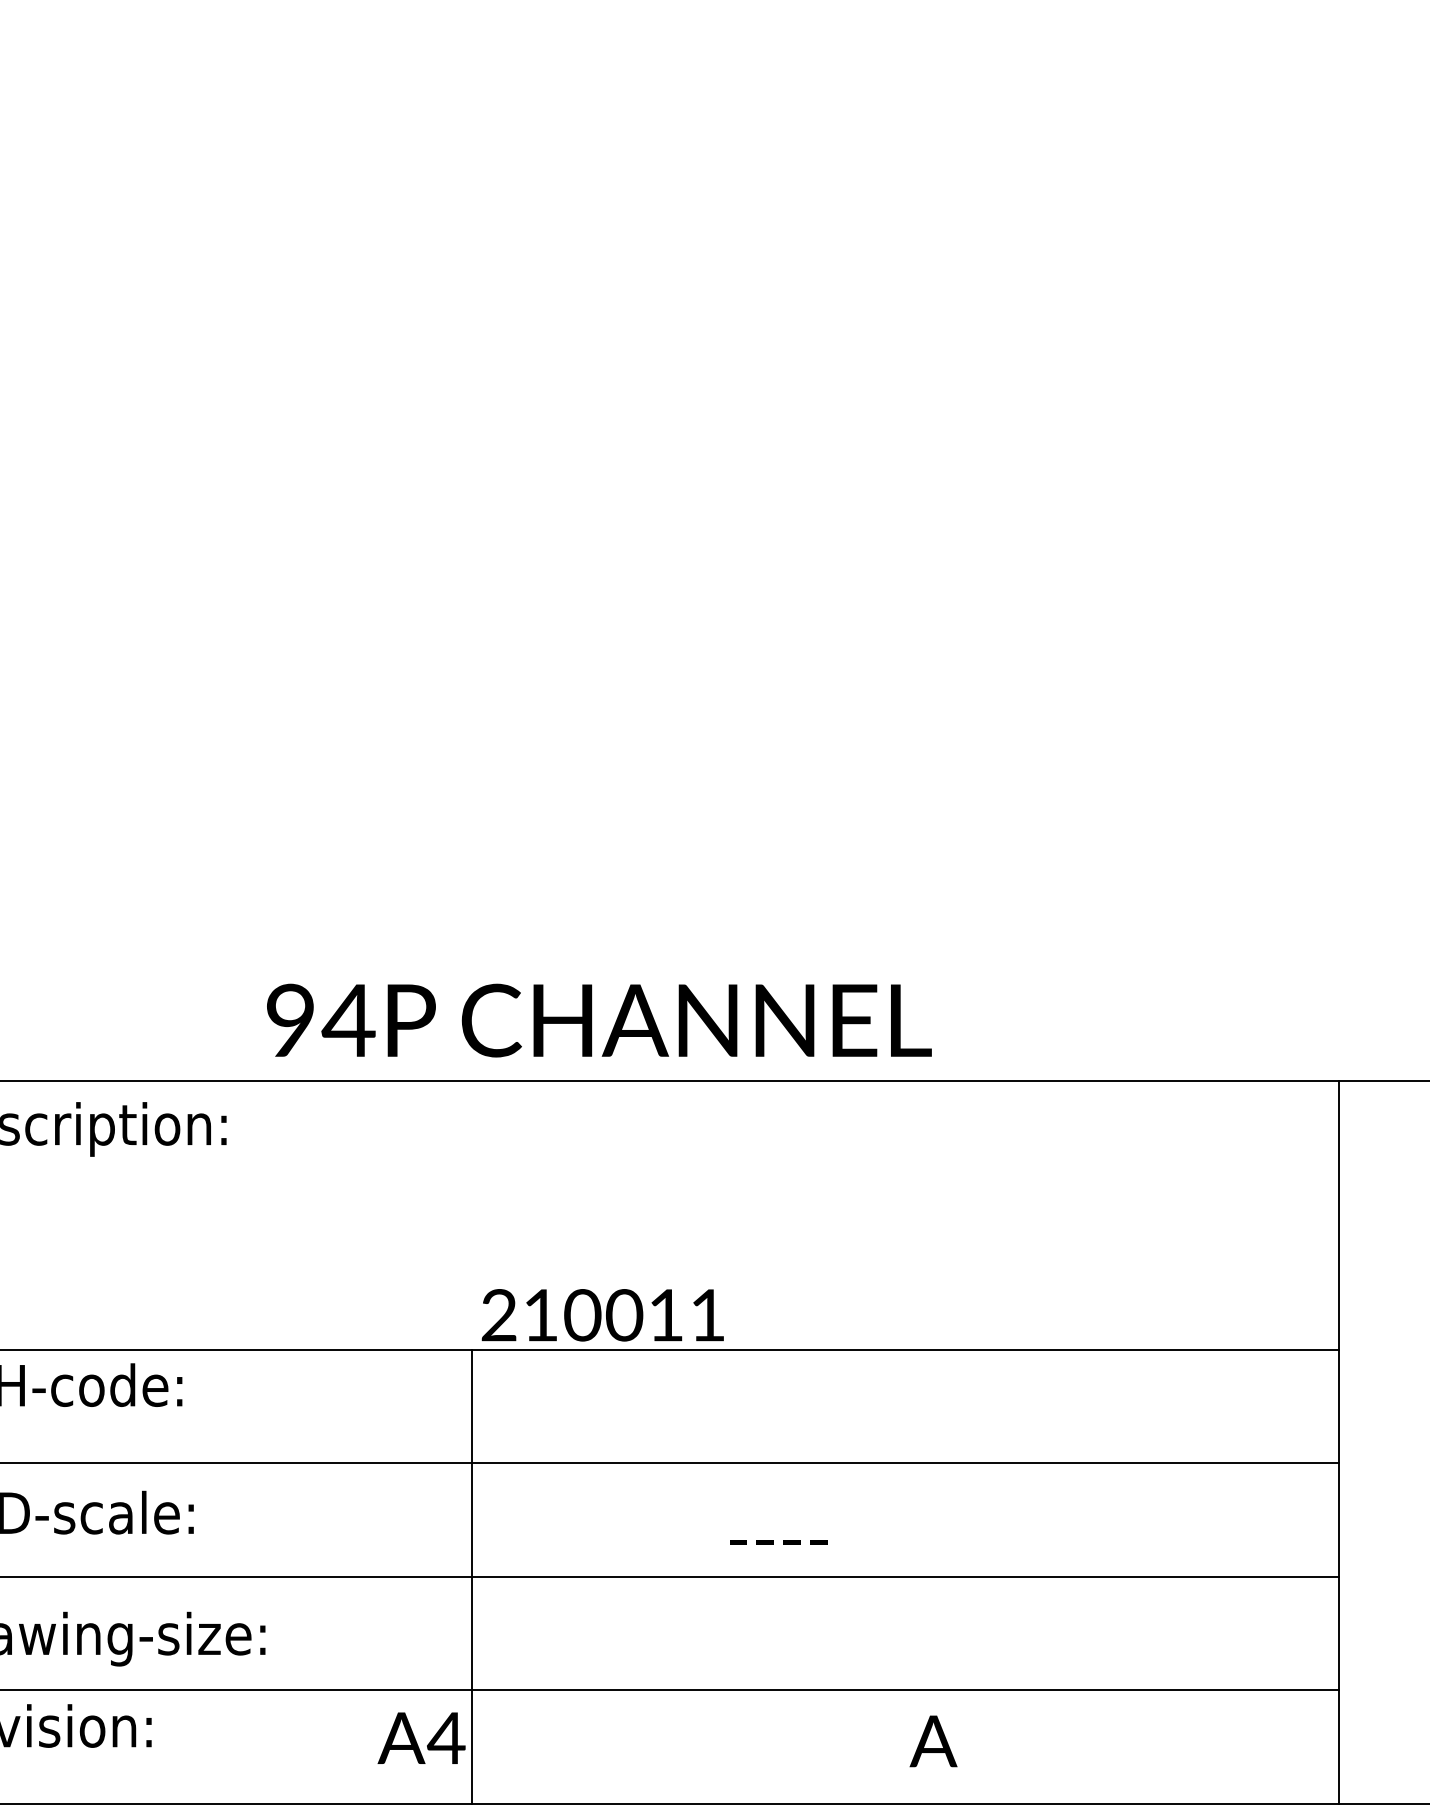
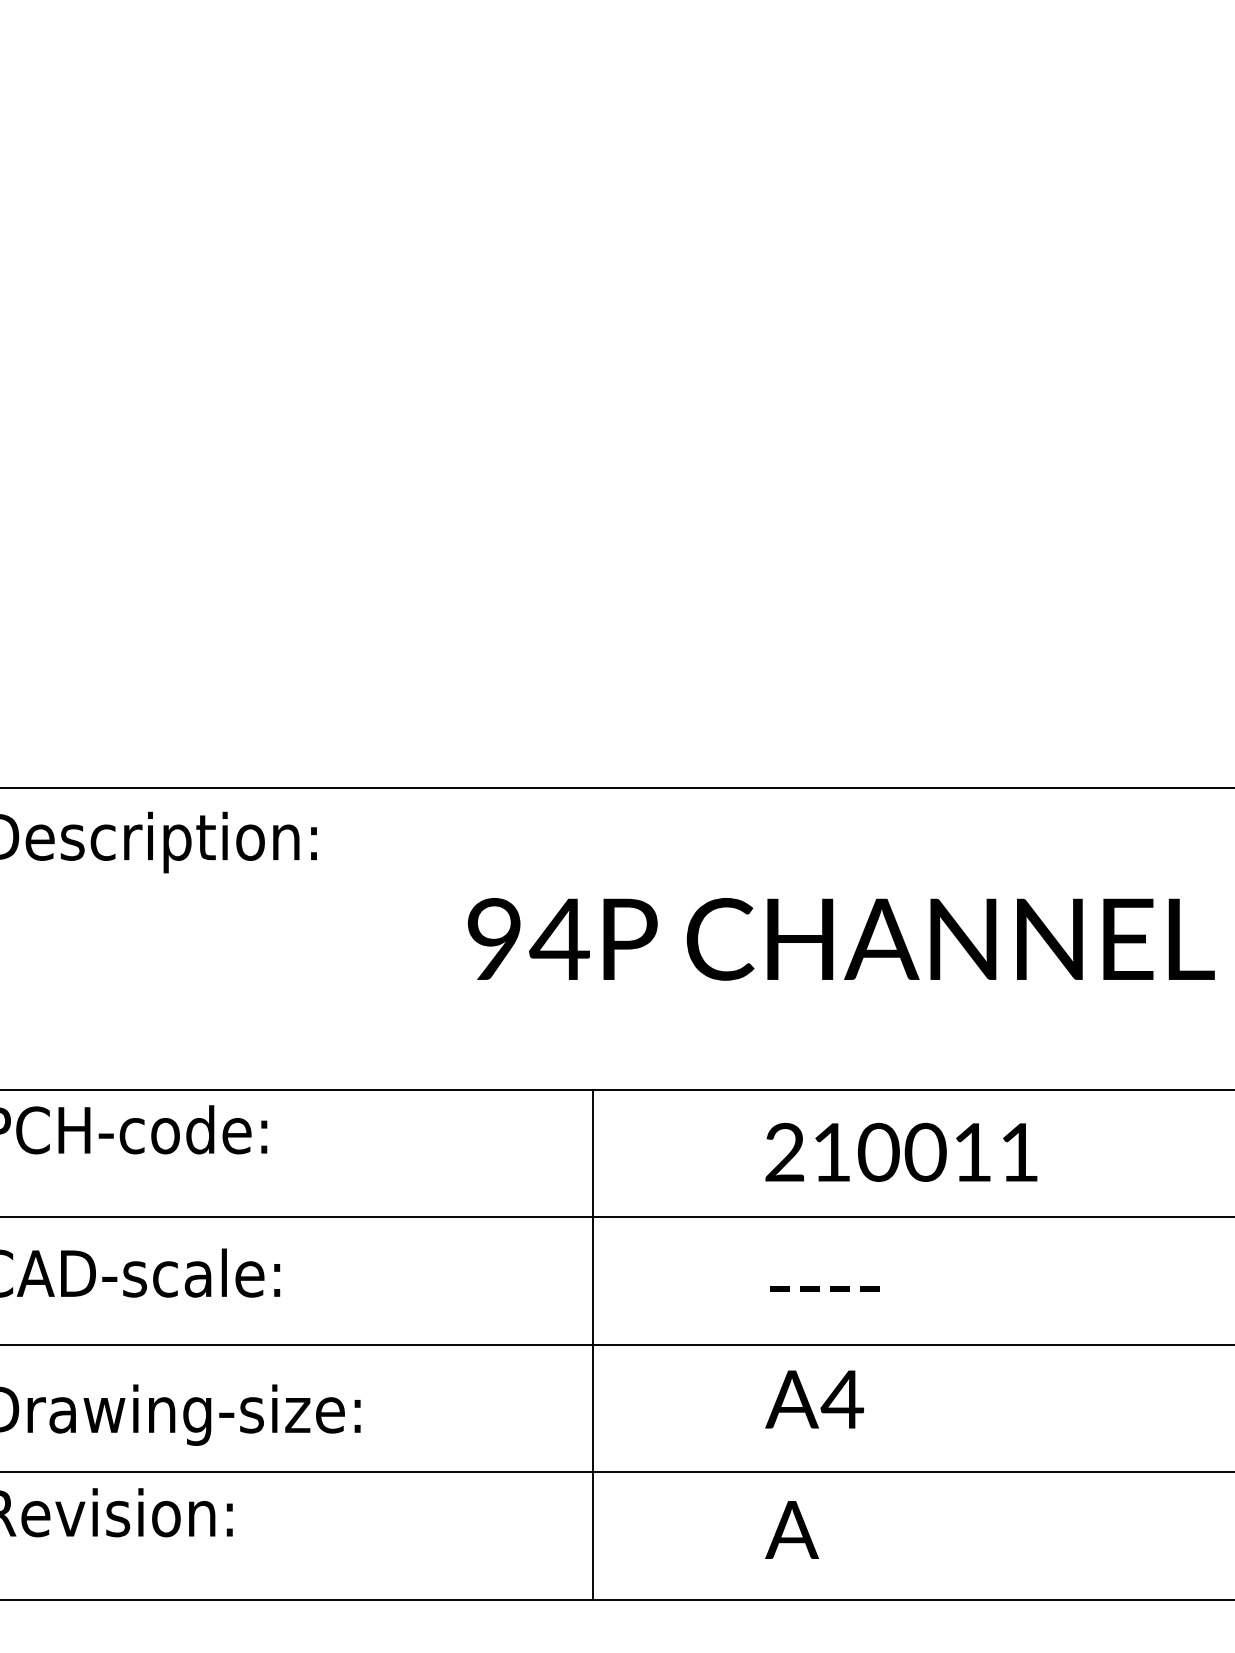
text: (599, 1020) -> (841, 939), moved
text: (602, 1315) -> (900, 1152), moved
text: (778, 1542) -> (824, 1288), moved
text: (421, 1737) -> (814, 1398), moved
text: (933, 1741) -> (792, 1530), moved

